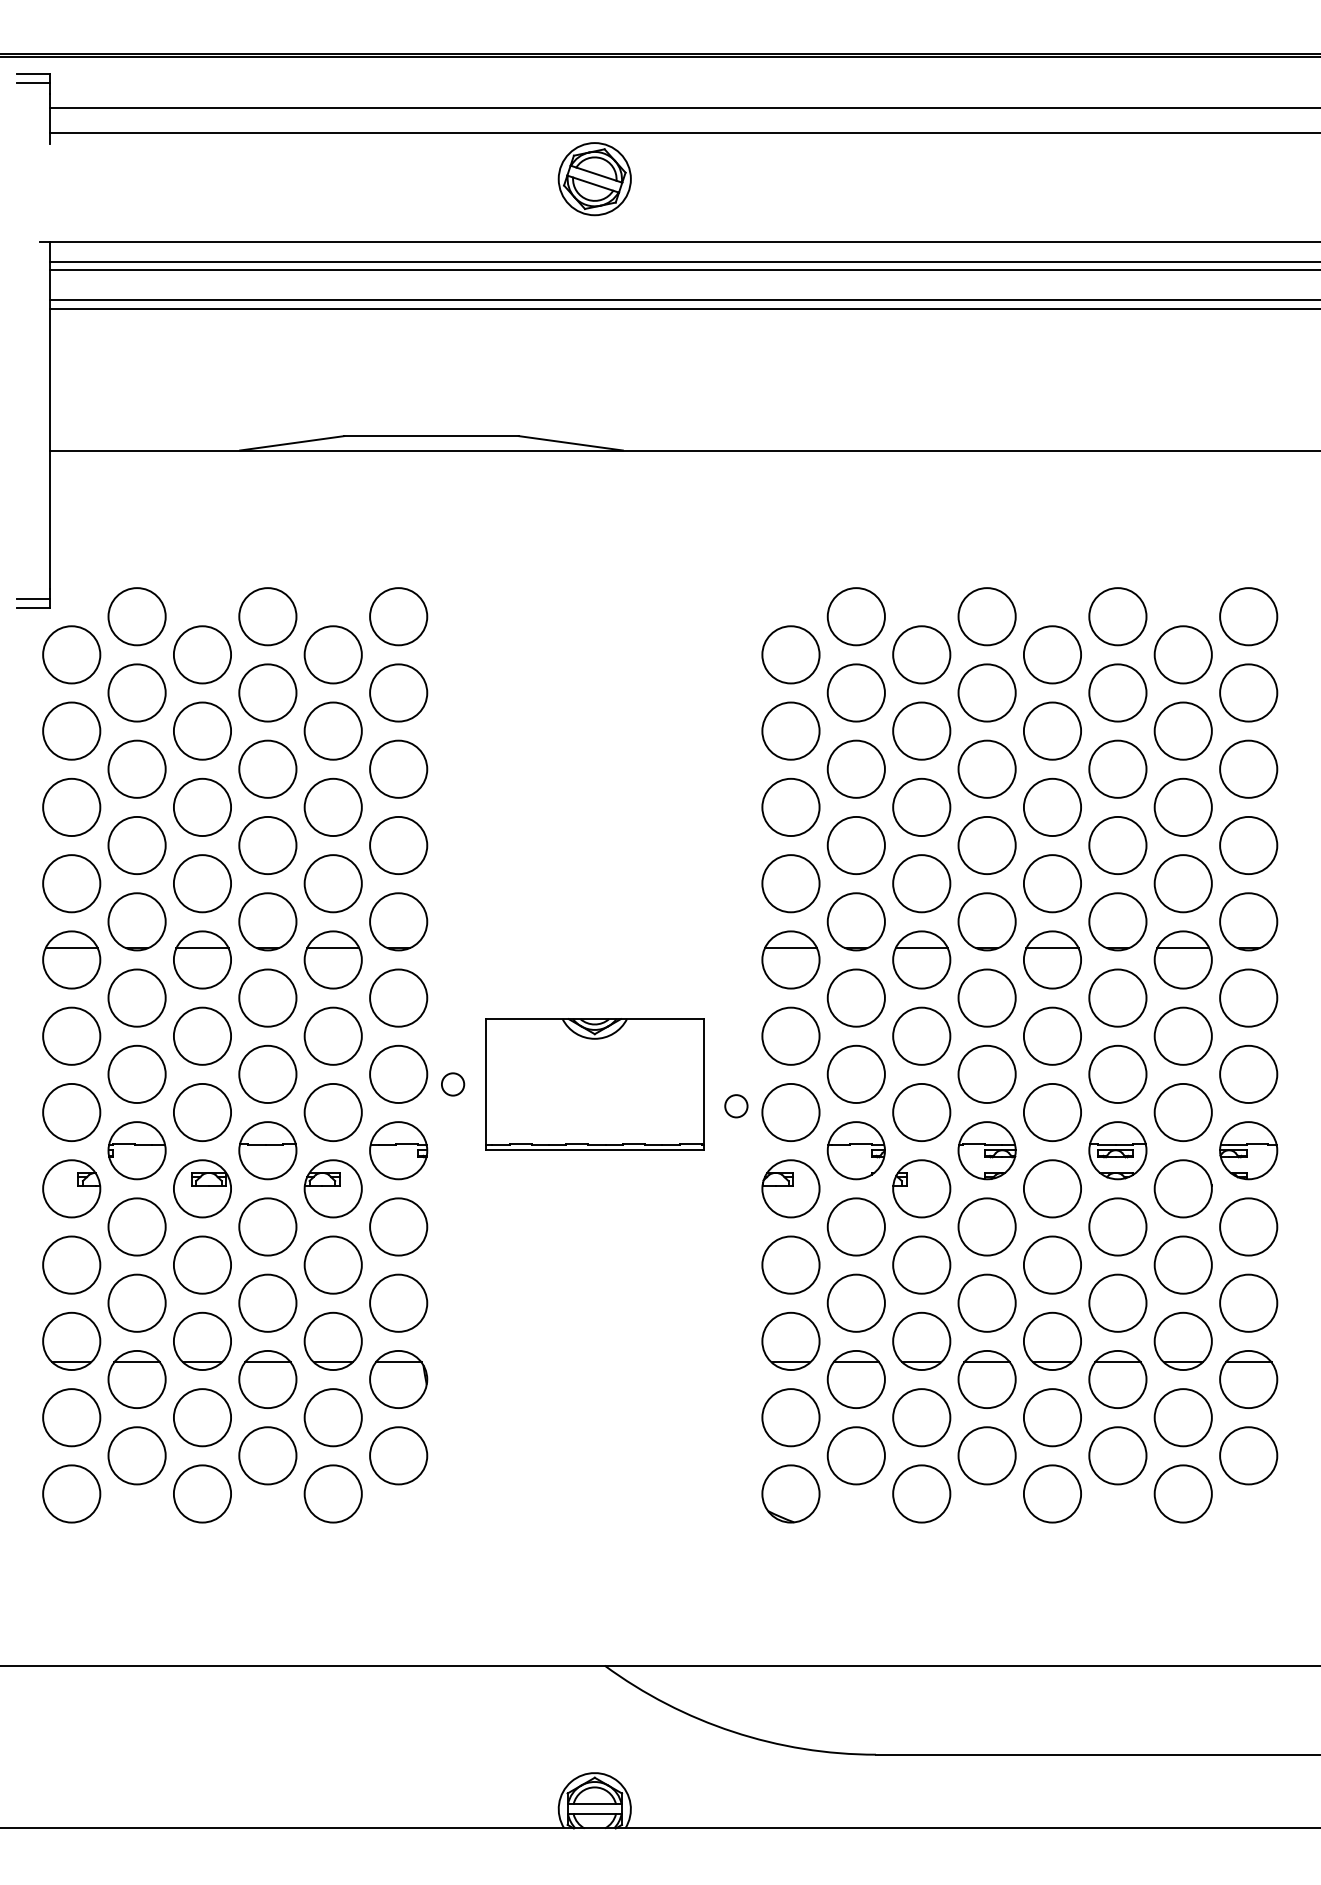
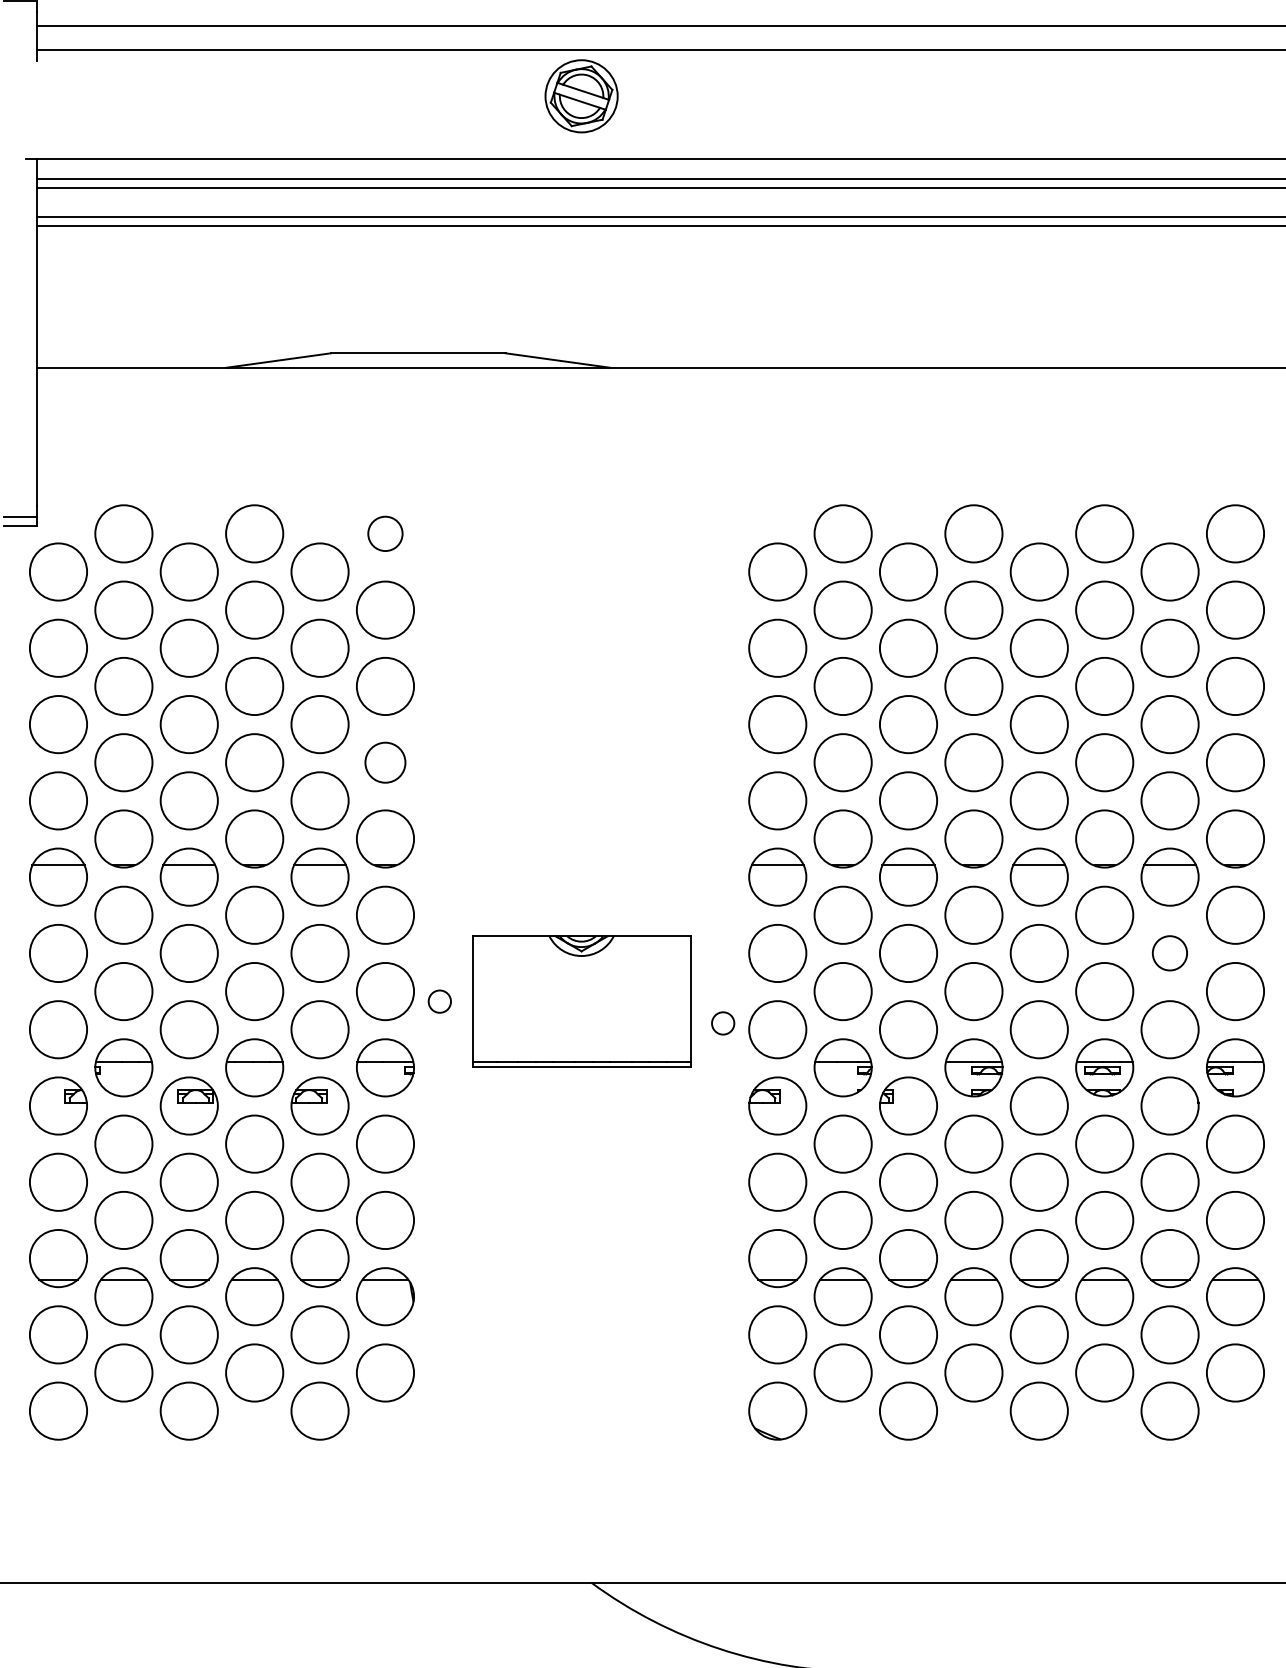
circle: (398, 616) -> (385, 533), size x0.6
circle: (398, 845) -> (385, 762), size x0.7
circle: (1182, 1035) -> (1169, 952), size x0.6

